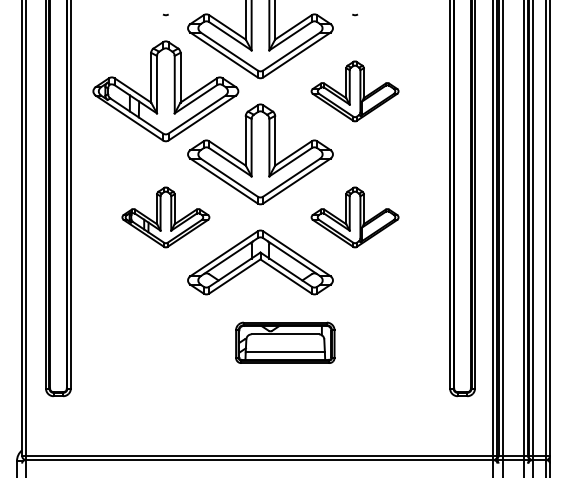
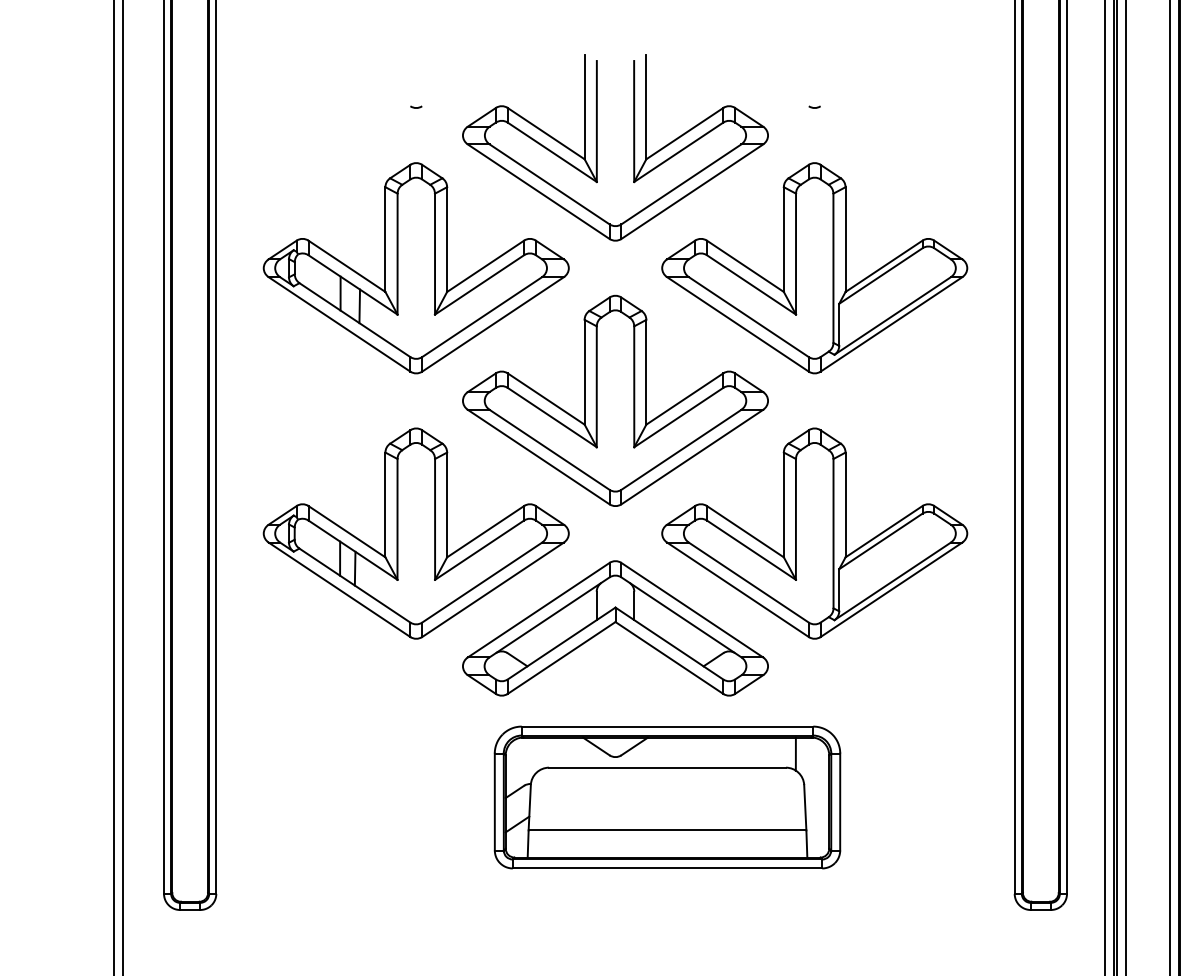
part: (354, 91) -> (813, 268), size x1.67
part: (165, 217) -> (415, 533), size x1.67
part: (354, 217) -> (813, 533), size x1.67
part: (285, 342) -> (668, 796), size x1.67

